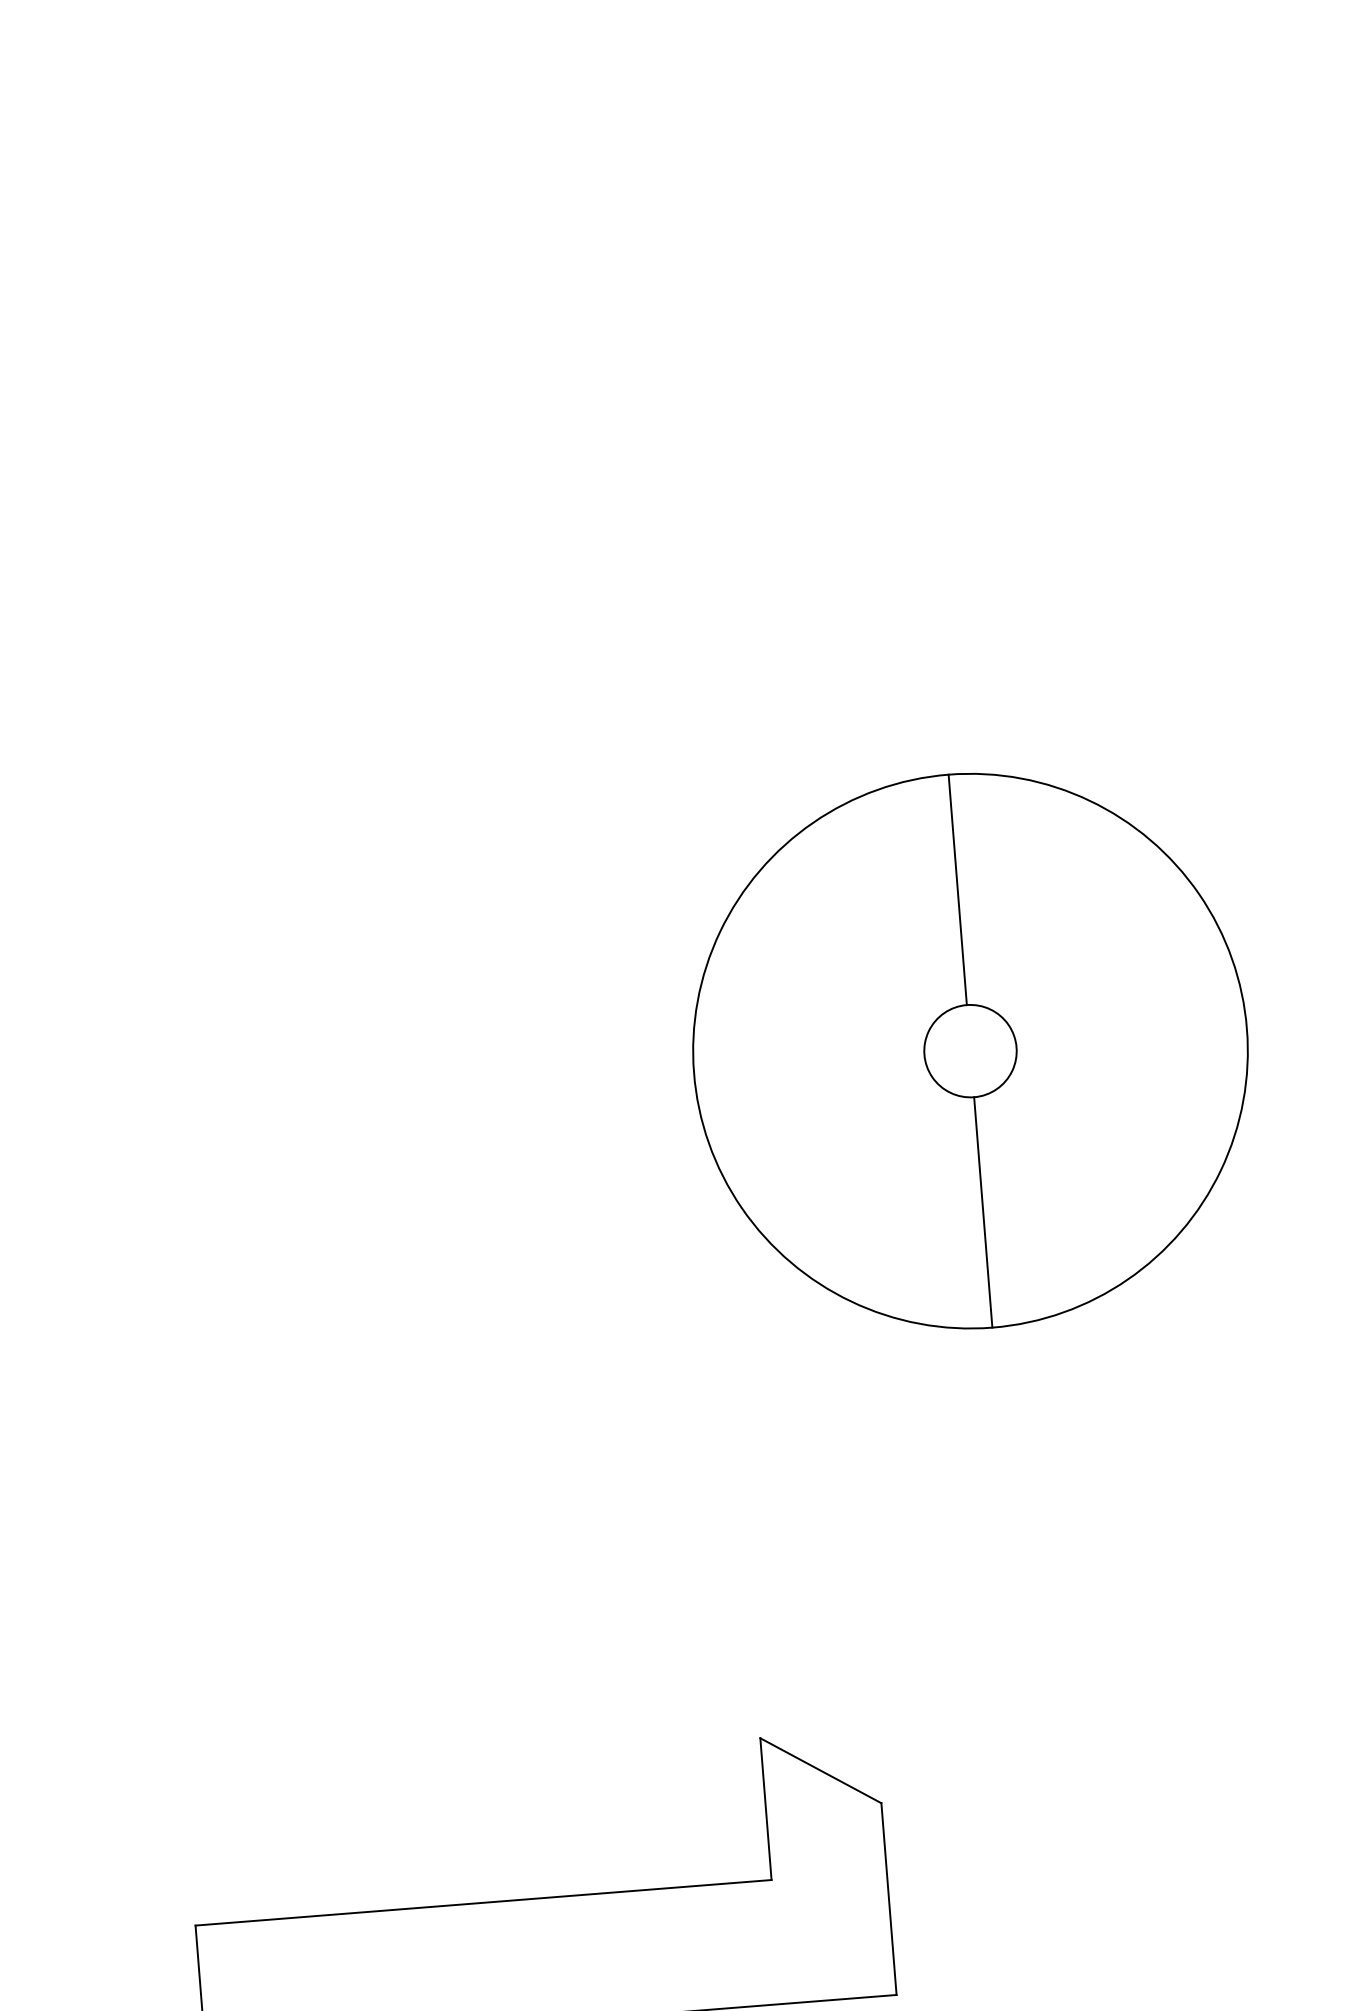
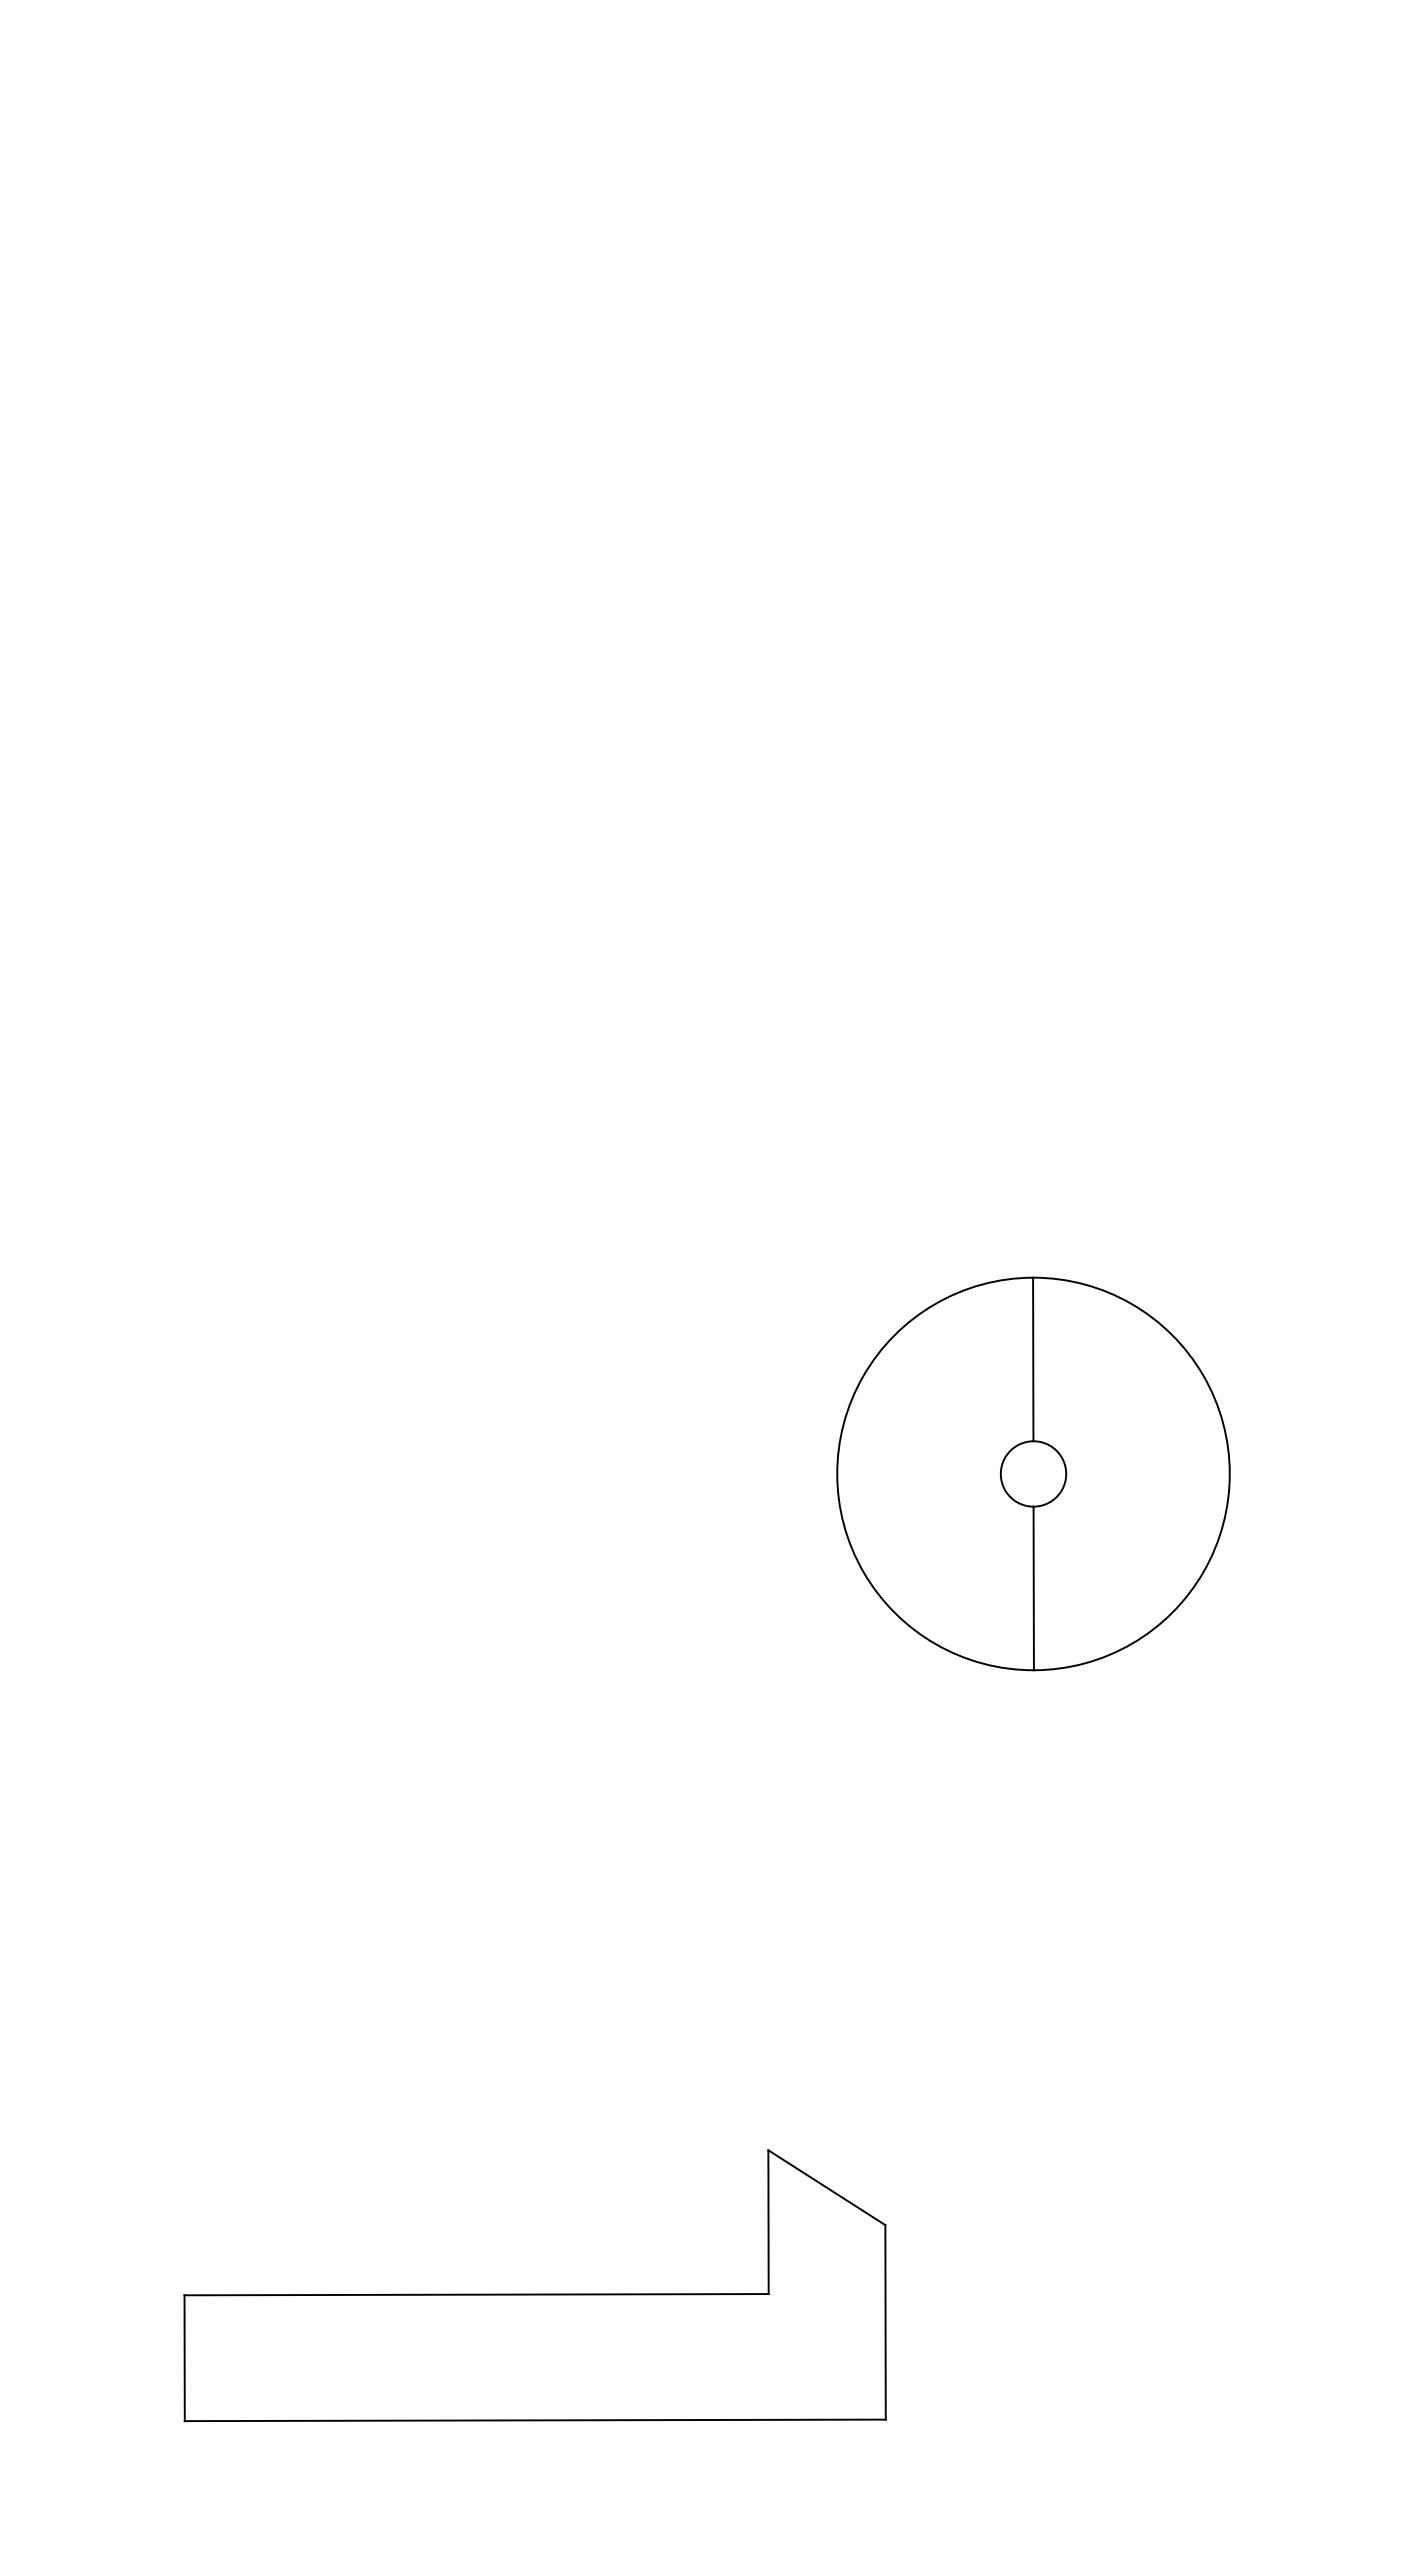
part: (970, 1050) -> (1033, 1473), size x0.7

